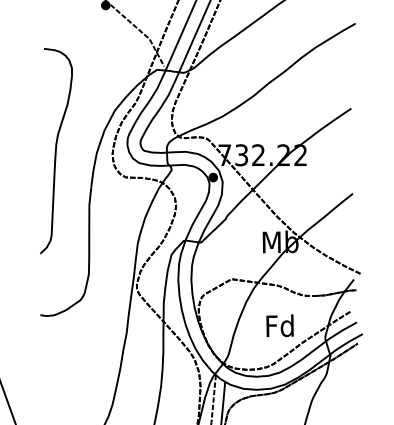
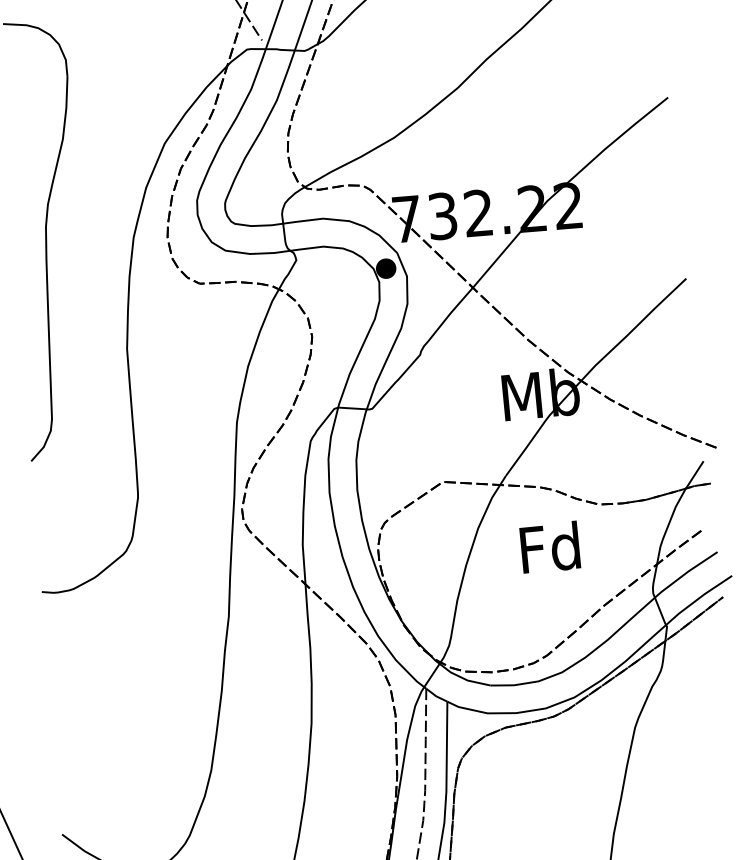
text: (279, 325) -> (548, 546), moved

